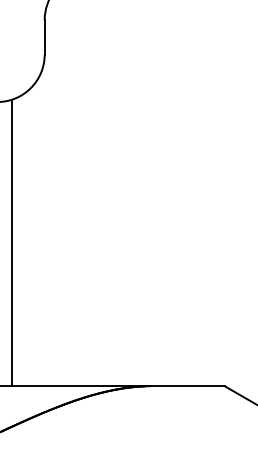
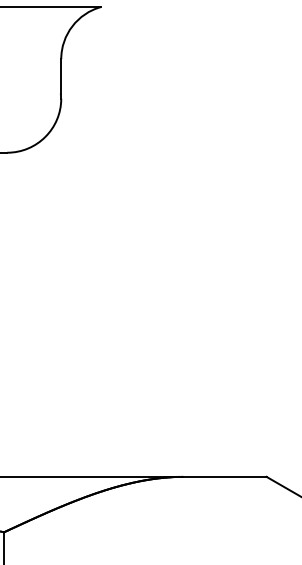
line: (11, 242) -> (23, 313), removed

